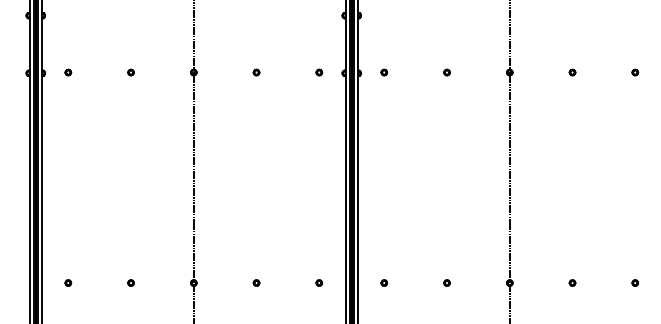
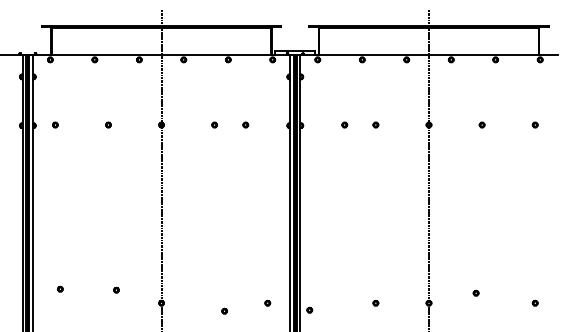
part: (318, 71) -> (245, 124), moved
part: (383, 71) -> (344, 124), moved
part: (68, 282) -> (60, 288), moved
part: (131, 282) -> (116, 289), moved
part: (256, 282) -> (224, 310), moved
part: (383, 282) -> (309, 309), moved
part: (571, 282) -> (475, 292), moved

